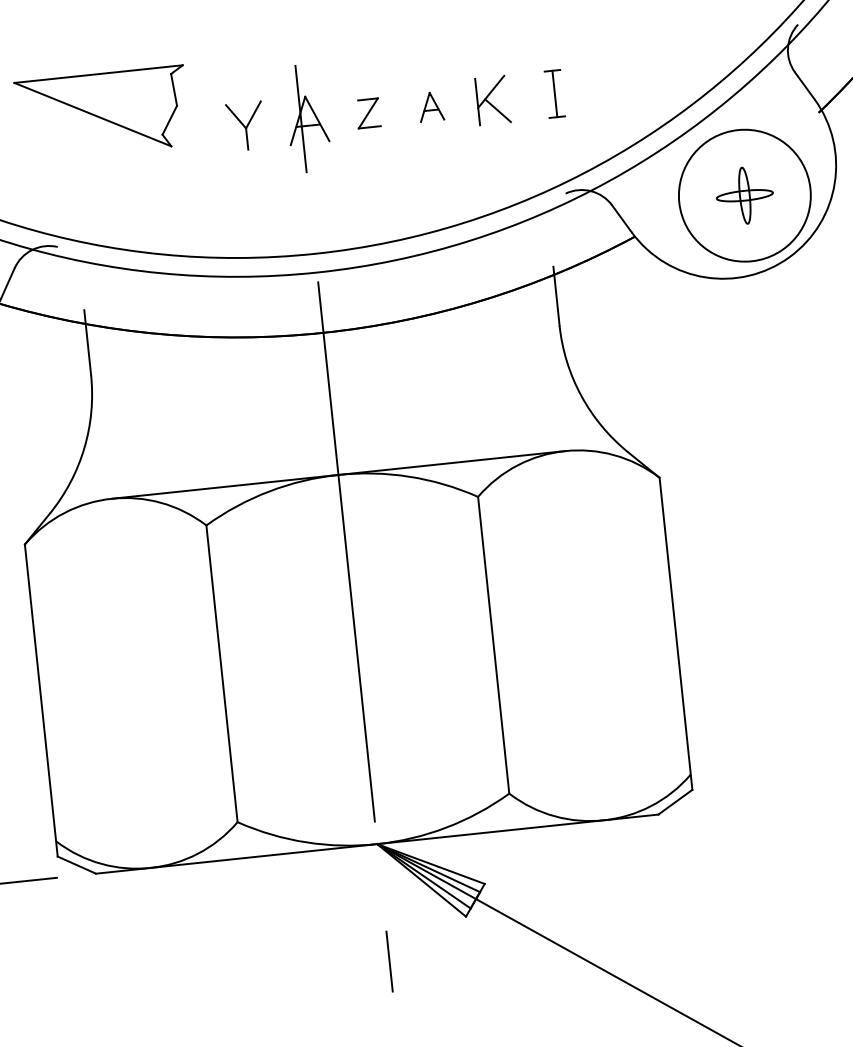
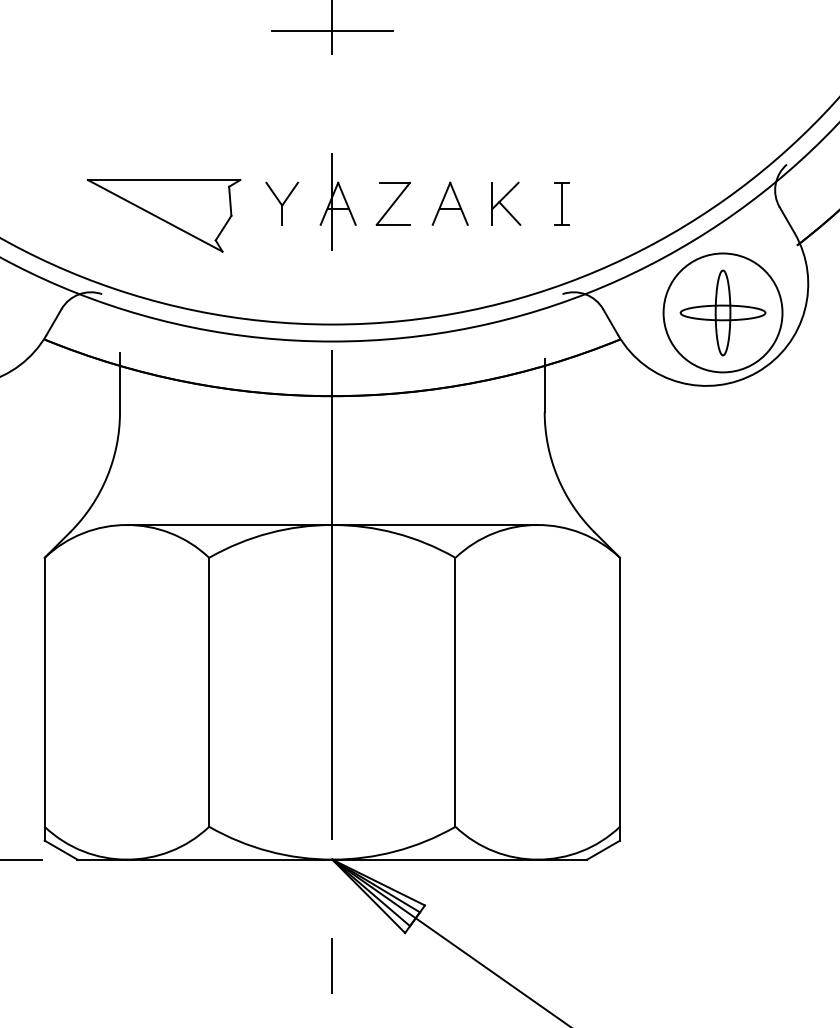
part: (430, 106) -> (449, 203), size x1.67
part: (102, 113) -> (163, 215), moved
part: (367, 113) -> (392, 203), size x1.67
part: (744, 195) -> (722, 312), size x1.67

